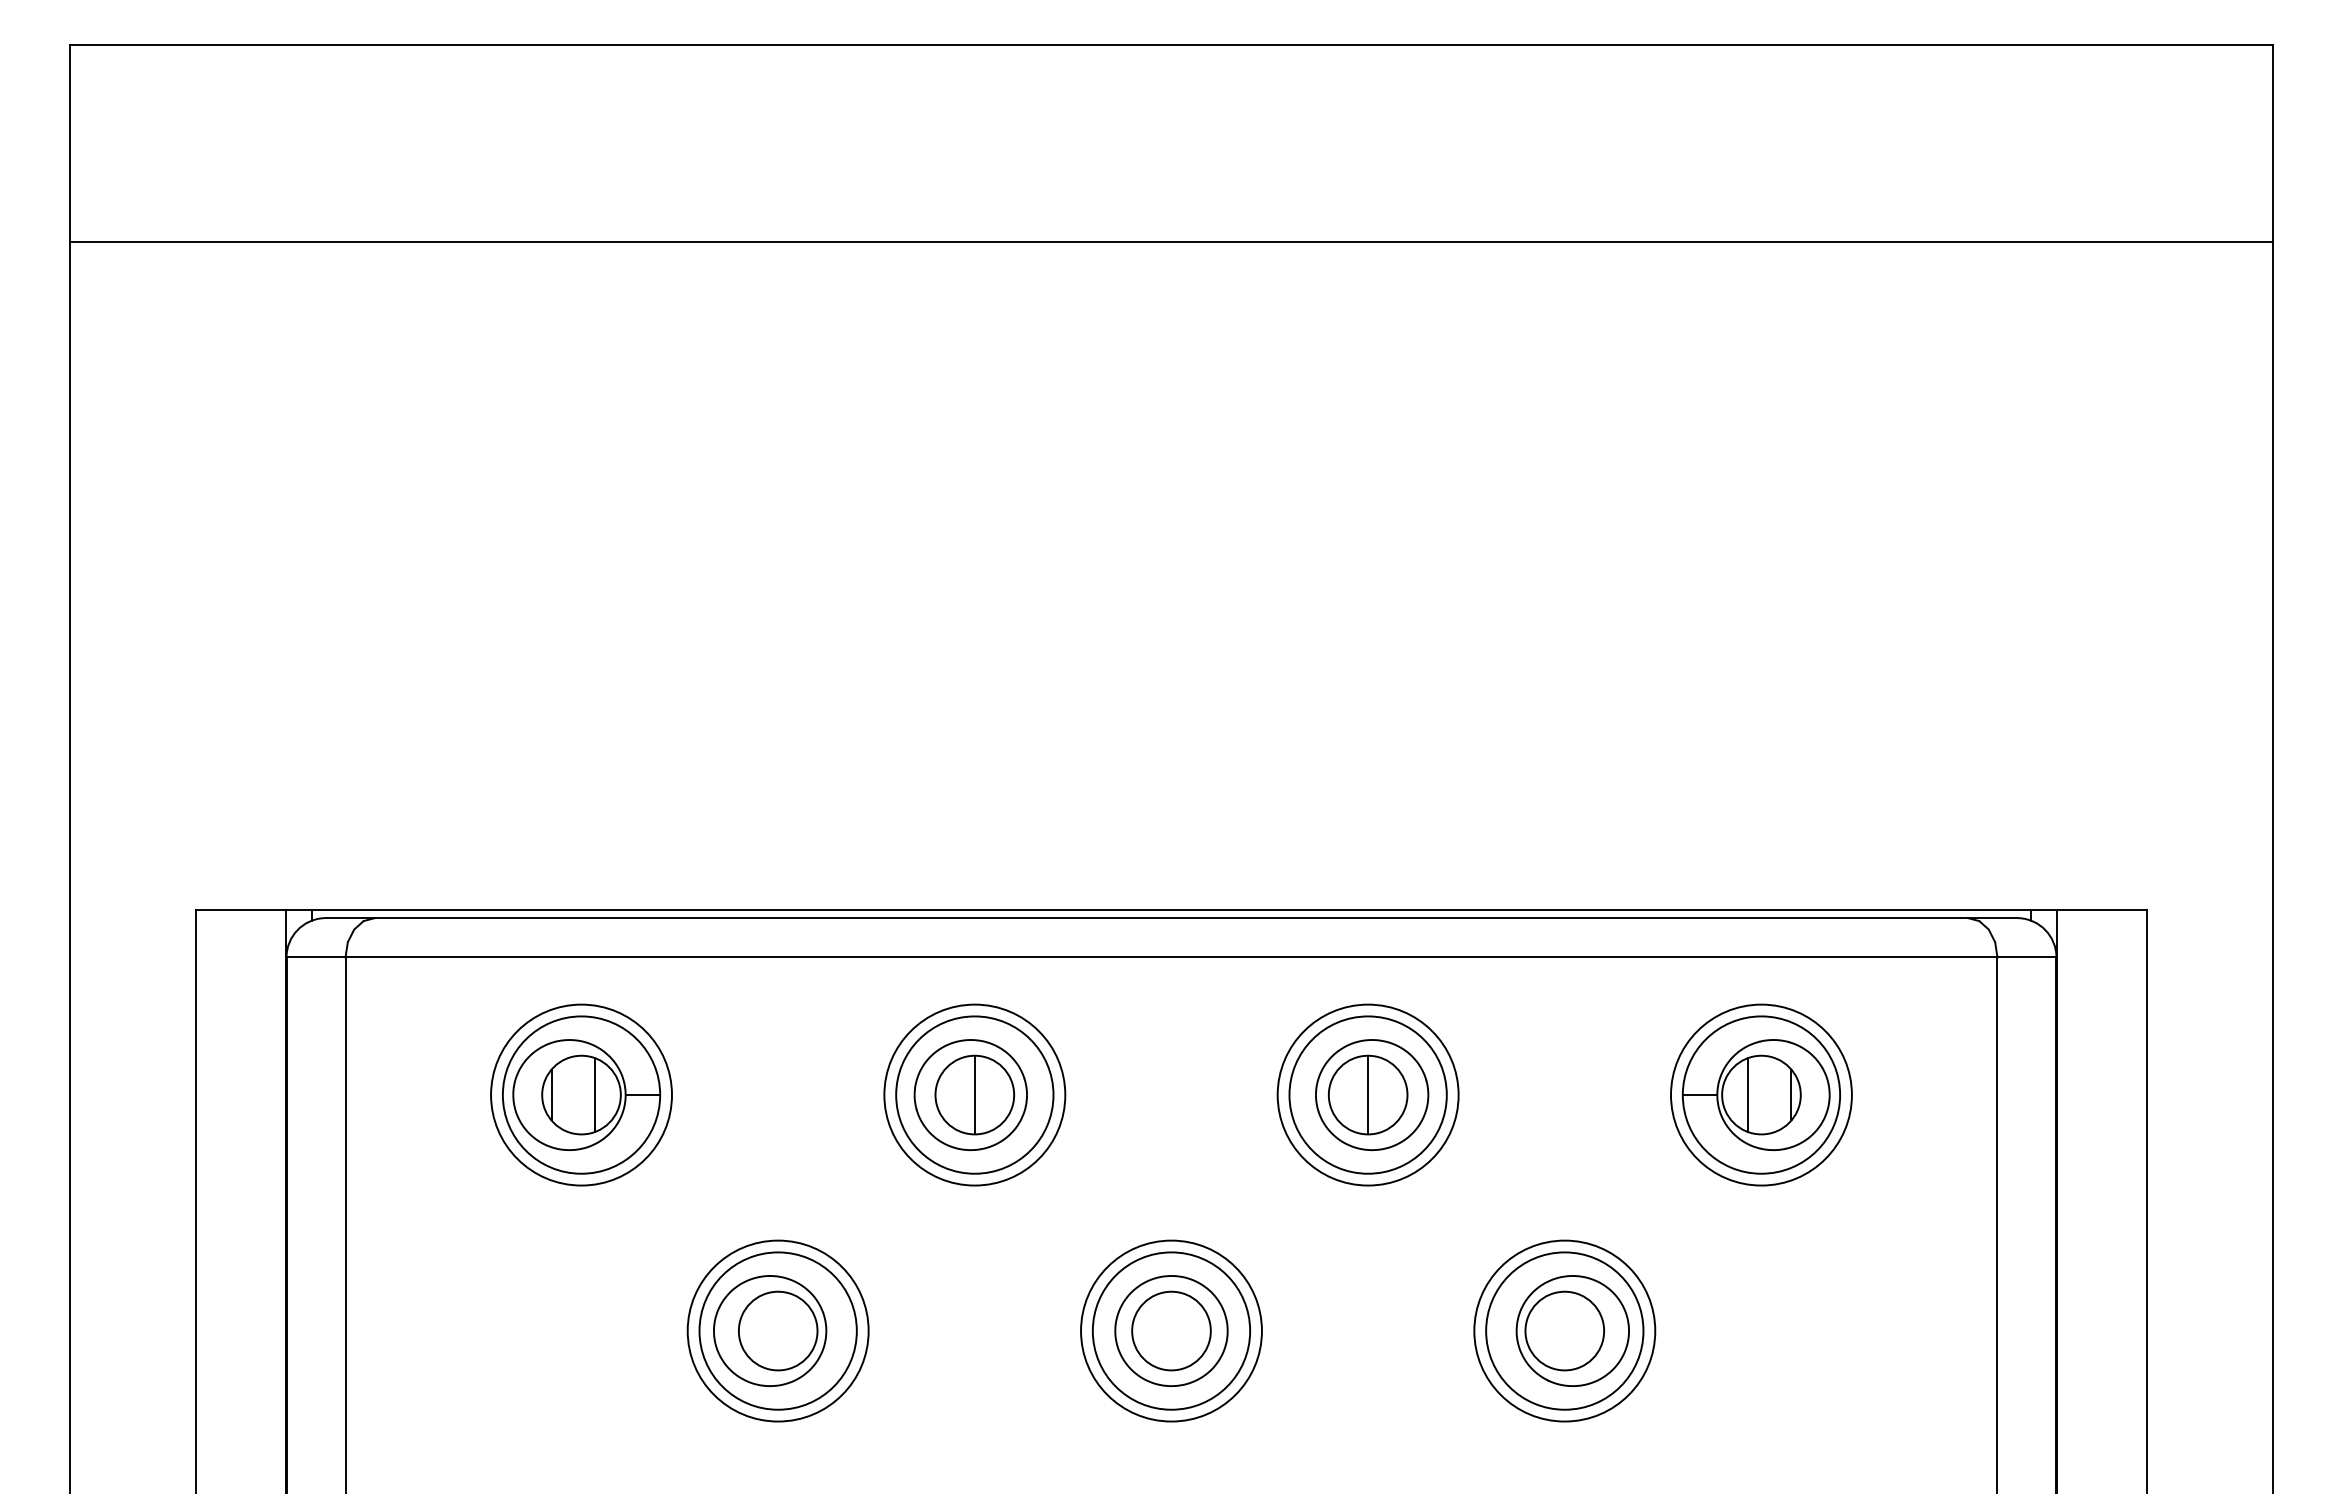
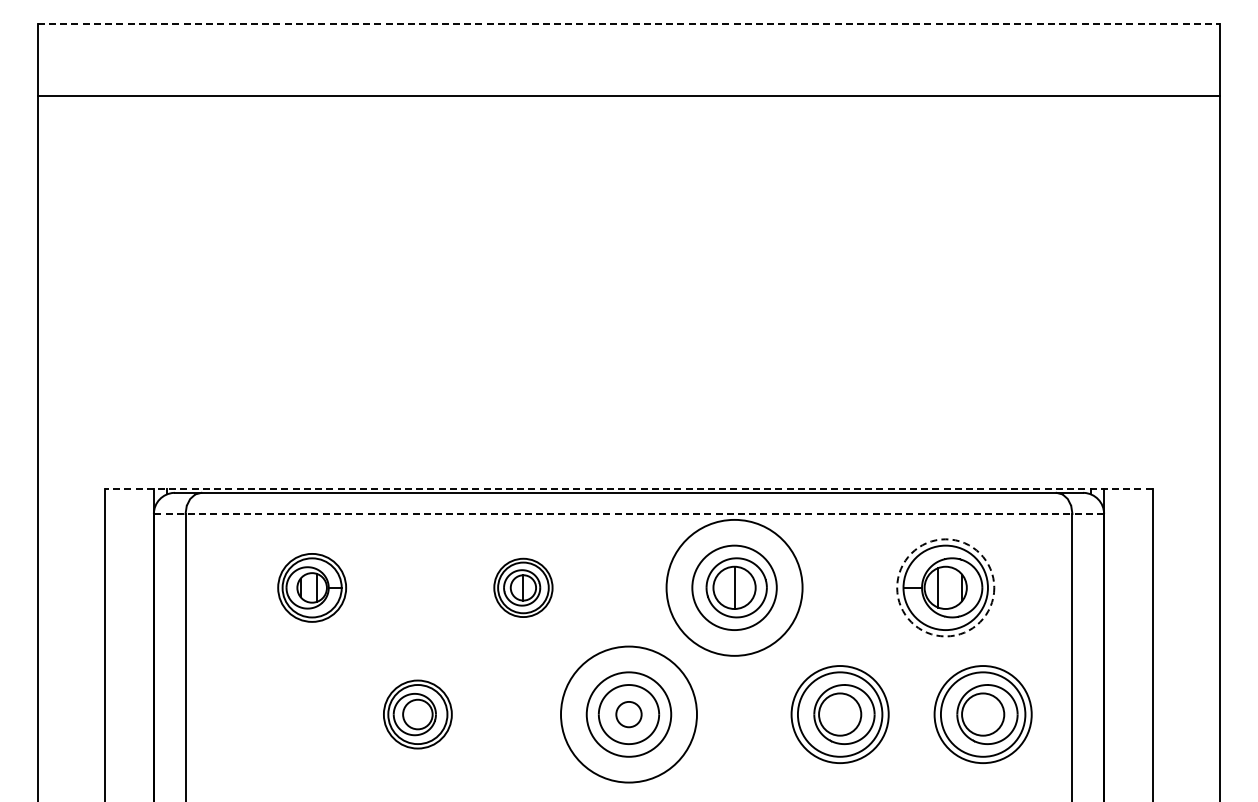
line: (1172, 45) -> (629, 24), solid -> dashed
line: (1170, 241) -> (628, 95), moved
line: (1172, 909) -> (629, 488), solid -> dashed
line: (1170, 956) -> (628, 513), solid -> dashed
part: (580, 1094) -> (311, 587), size x0.7
part: (974, 1094) -> (523, 587), size x0.6
circle: (1368, 1094) -> (734, 587), size x1.4
circle: (1761, 1094) -> (945, 587), solid -> dashed
part: (777, 1330) -> (417, 714), size x0.7
circle: (1170, 1330) -> (628, 714), size x0.6
circle: (1170, 1330) -> (628, 714), size x1.4
part: (1829, 1330) -> (982, 714), added

